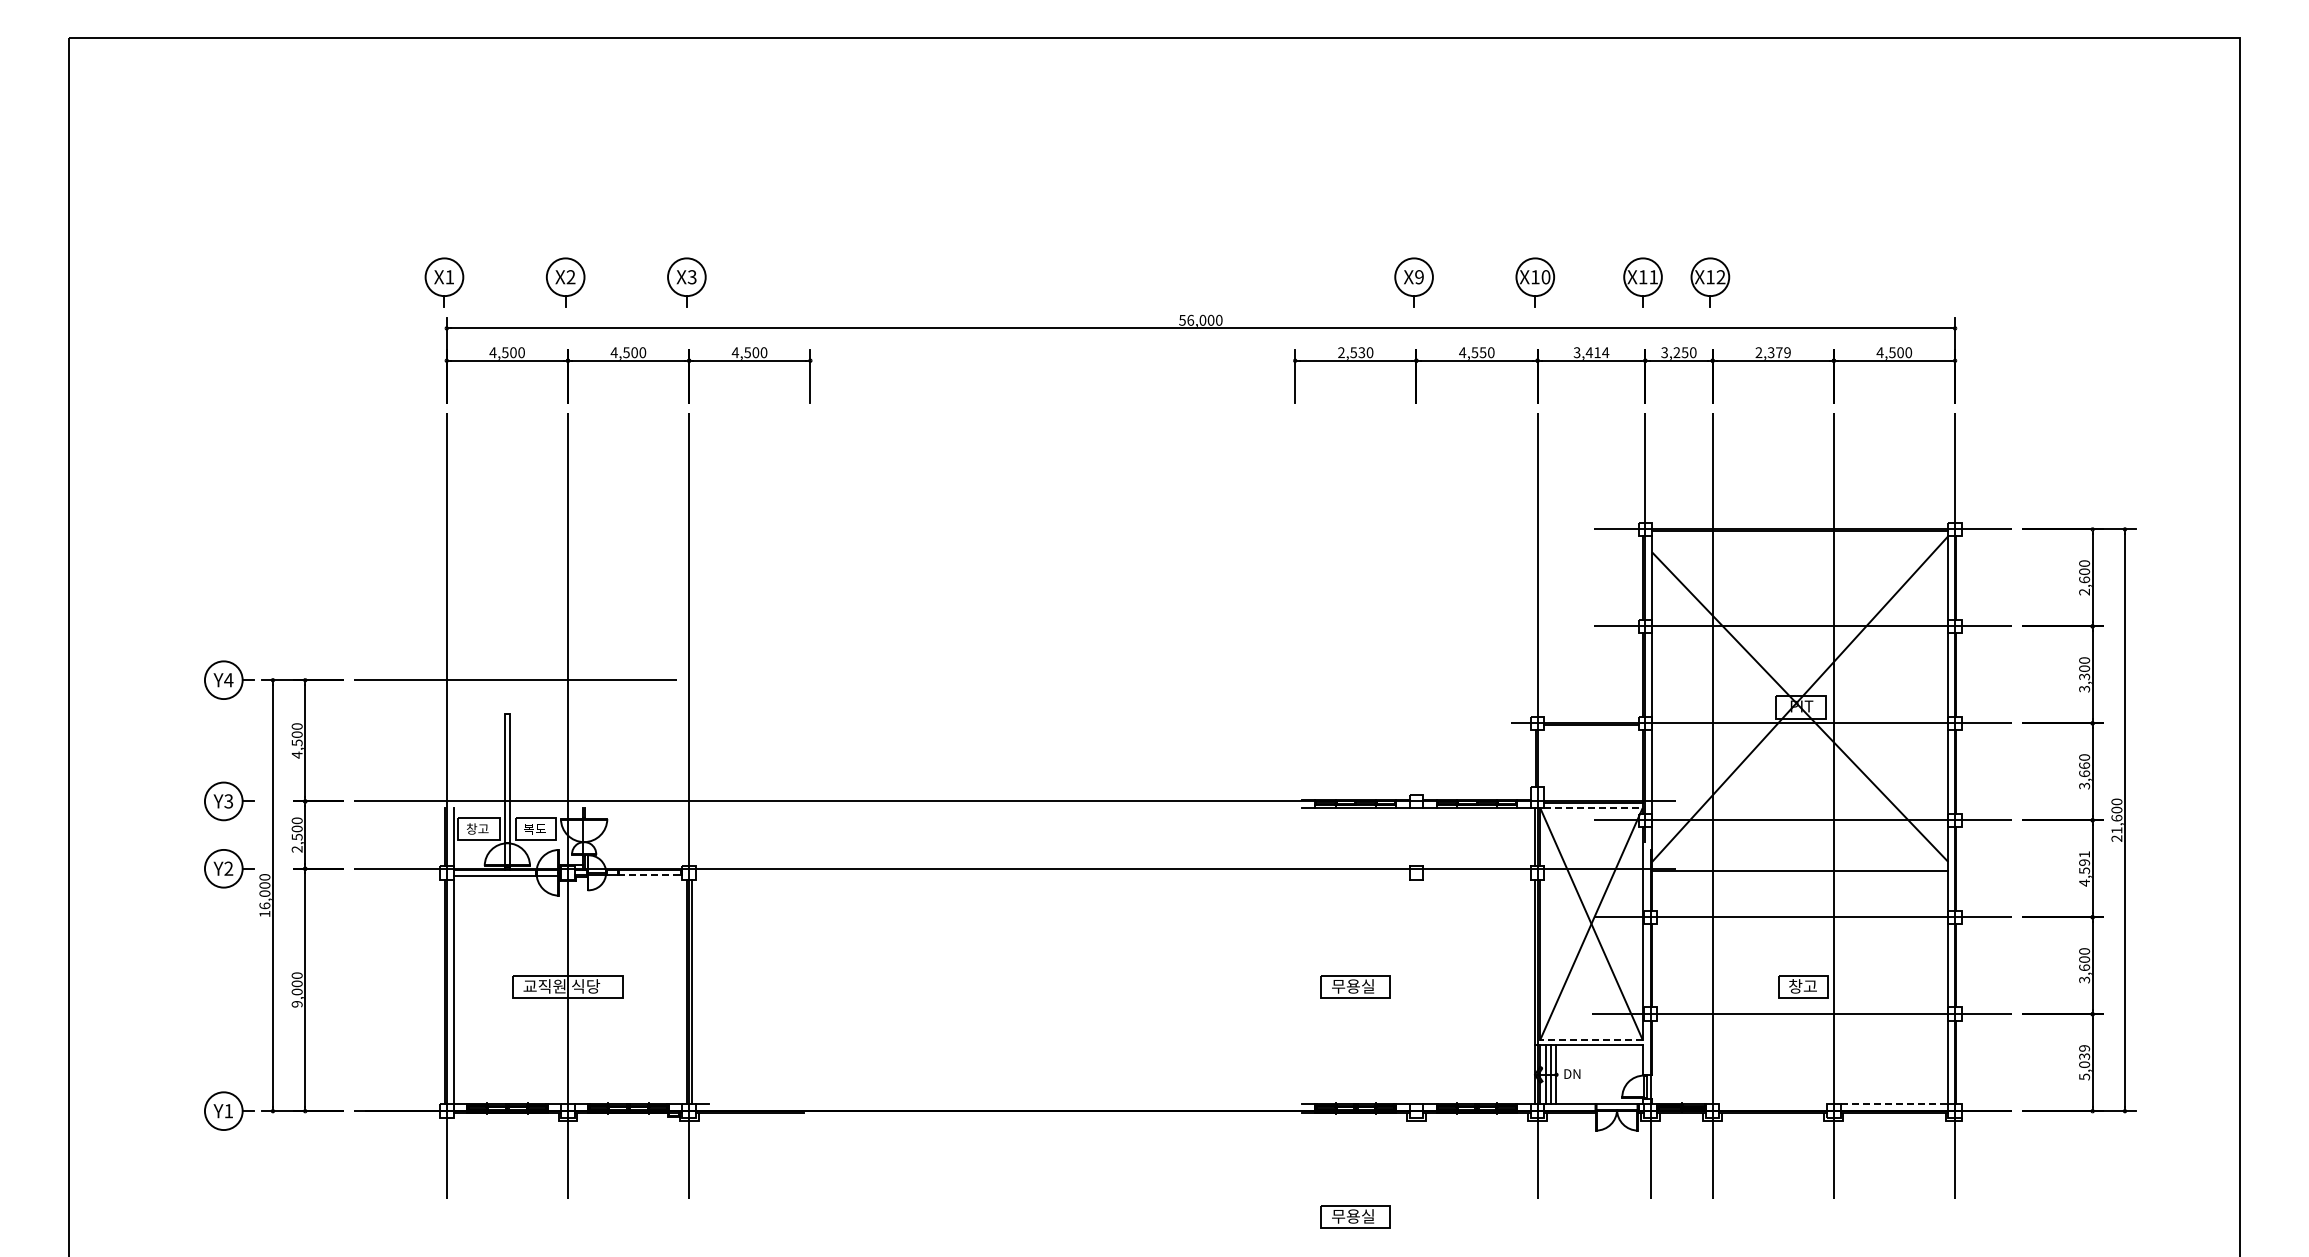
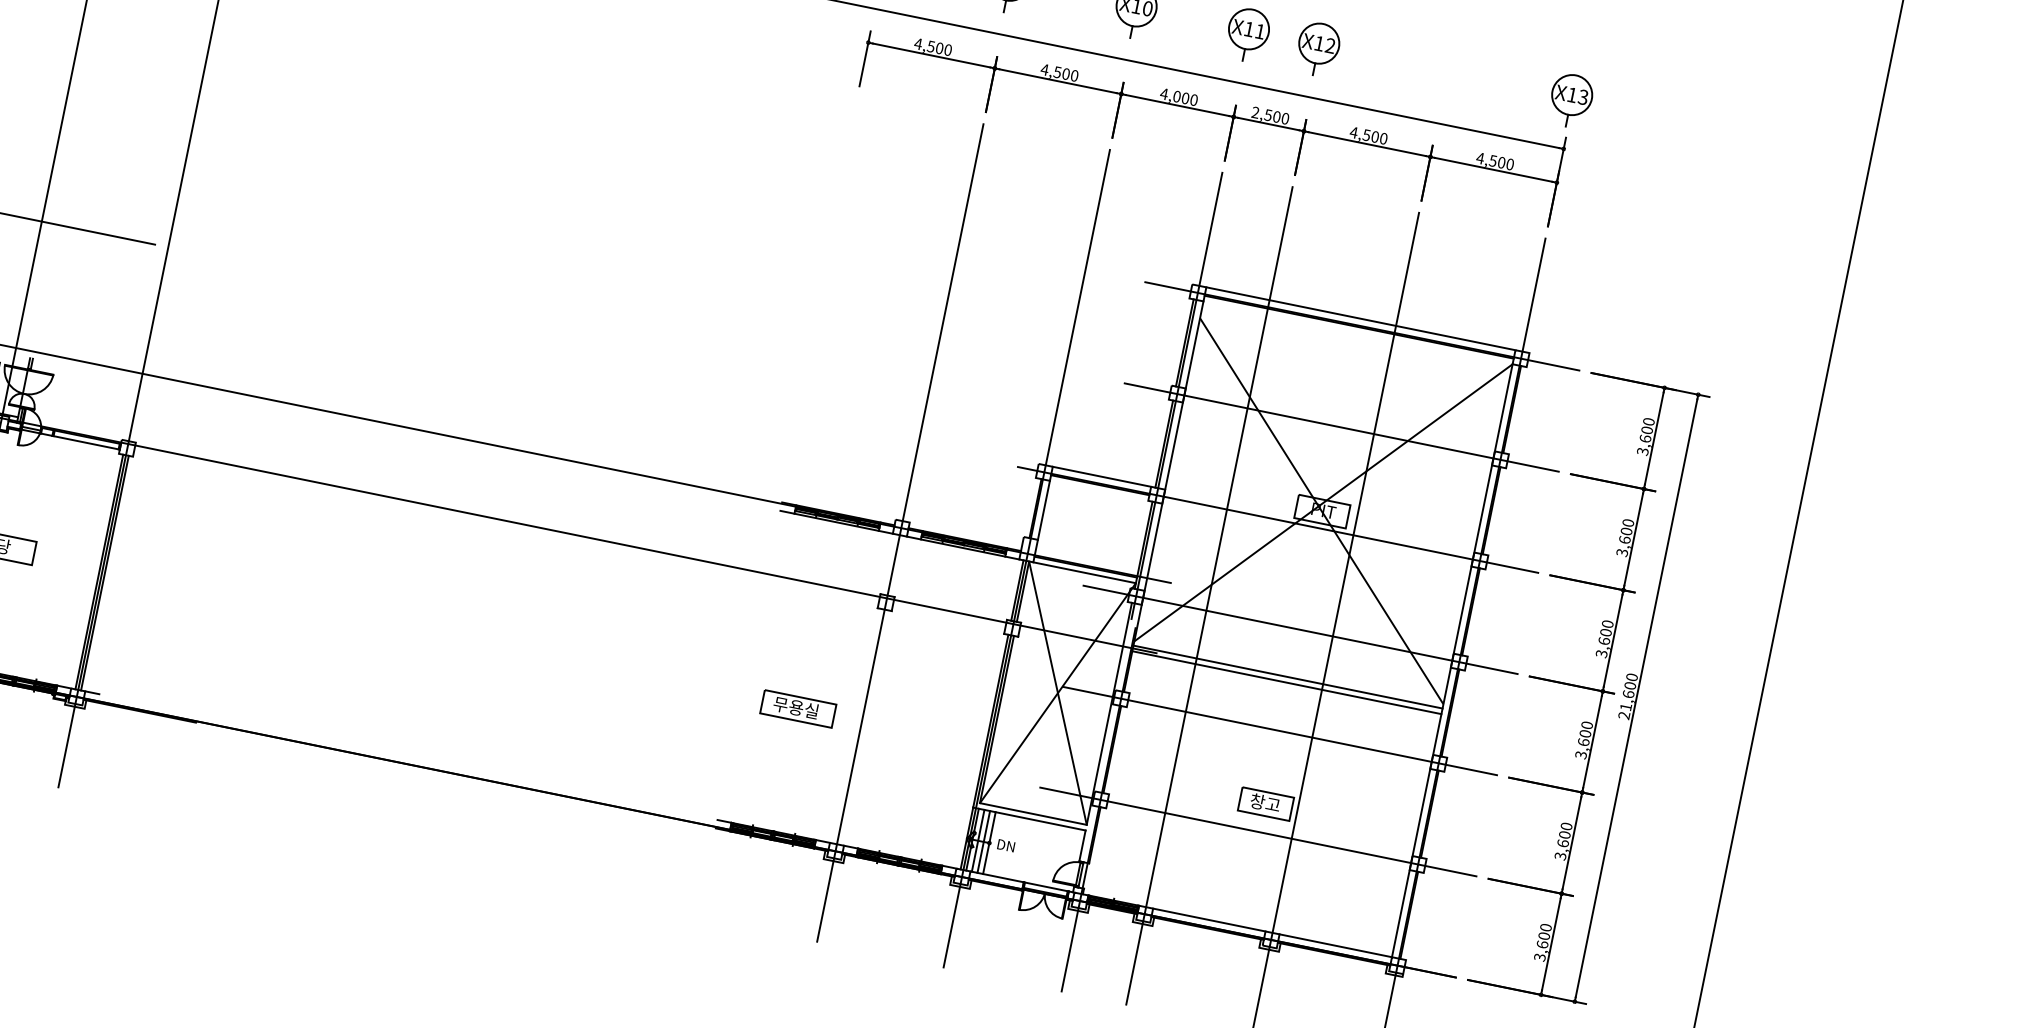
part: (1952, 282) -> (1570, 100), added
text: (1351, 352) -> (928, 45), 2,530 -> 4,500
text: (1482, 352) -> (1065, 73), 4,550 -> 4,500
text: (1591, 352) -> (1179, 96), 3,414 -> 4,000
text: (1674, 352) -> (1265, 114), 3,250 -> 2,500
text: (1772, 352) -> (1368, 135), 2,379 -> 4,500
line: (1800, 522) -> (1361, 318), added
text: (2084, 591) -> (1642, 450), 2,600 -> 3,600
text: (2084, 676) -> (1624, 539), 3,300 -> 3,600
line: (1591, 716) -> (1102, 476), added
line: (1544, 758) -> (1044, 510), added
text: (2084, 765) -> (1605, 632), 3,660 -> 3,600
line: (1416, 805) -> (900, 532), added
line: (1594, 808) -> (1085, 573), dashed -> solid
line: (1800, 866) -> (1288, 677), added
text: (2084, 868) -> (1584, 739), 4,591 -> 3,600
line: (650, 875) -> (86, 442), dashed -> solid
line: (1590, 1039) -> (1032, 813), dashed -> solid
text: (2084, 1062) -> (1542, 942), 5,039 -> 3,600
line: (1773, 1104) -> (1209, 920), added
line: (1894, 1104) -> (1335, 945), dashed -> solid
part: (1355, 1216) -> (749, 948), removed

